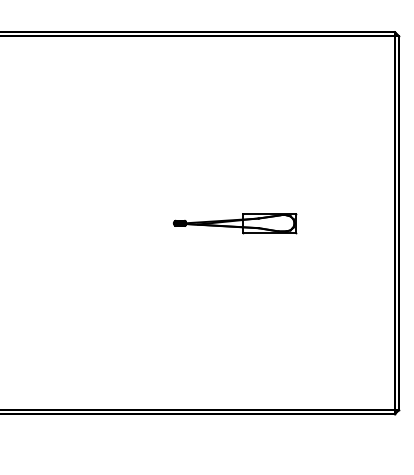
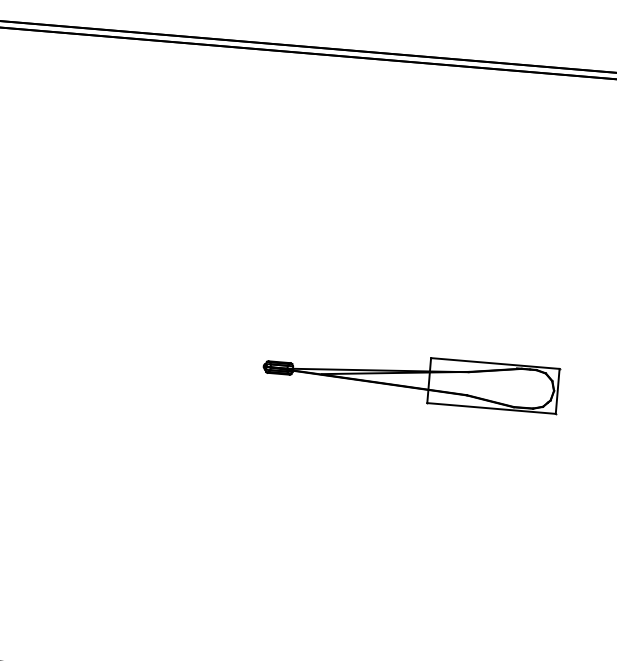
part: (234, 223) -> (409, 379), size x1.43

